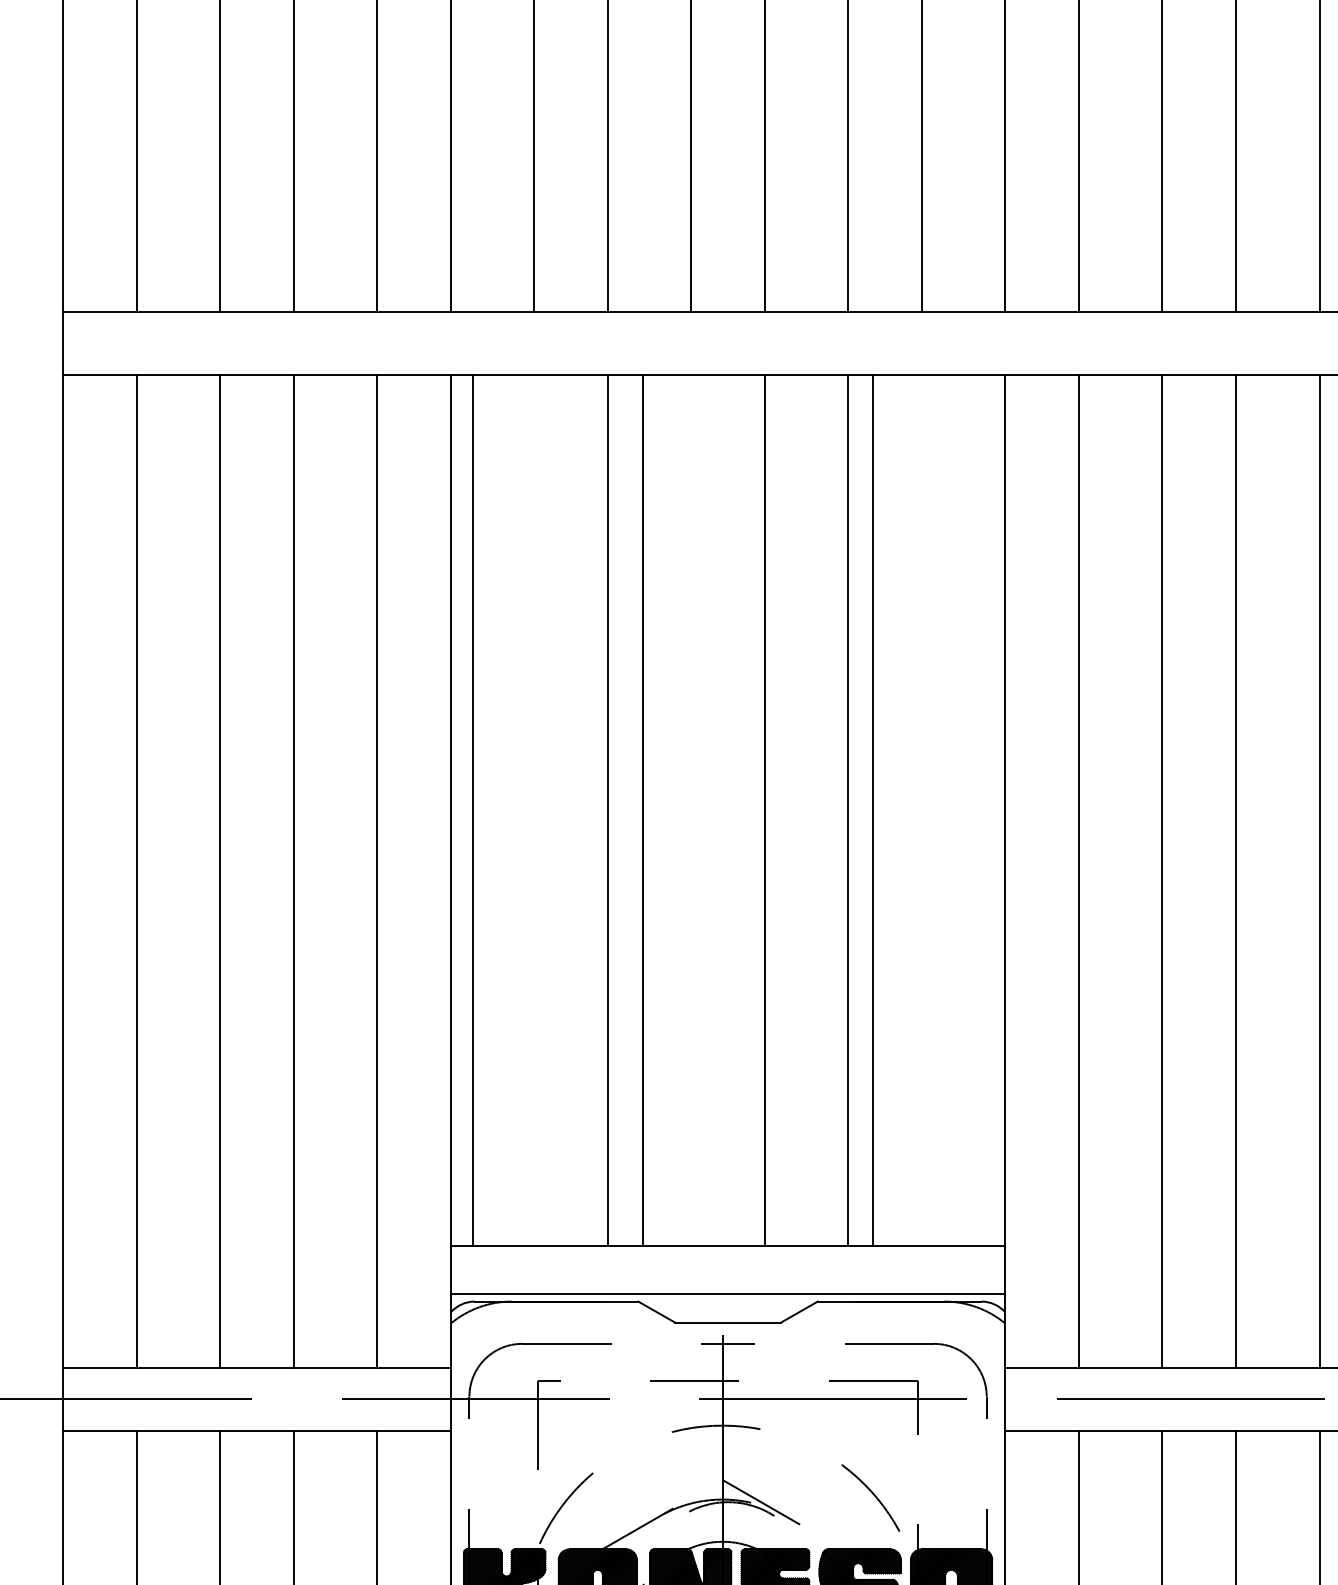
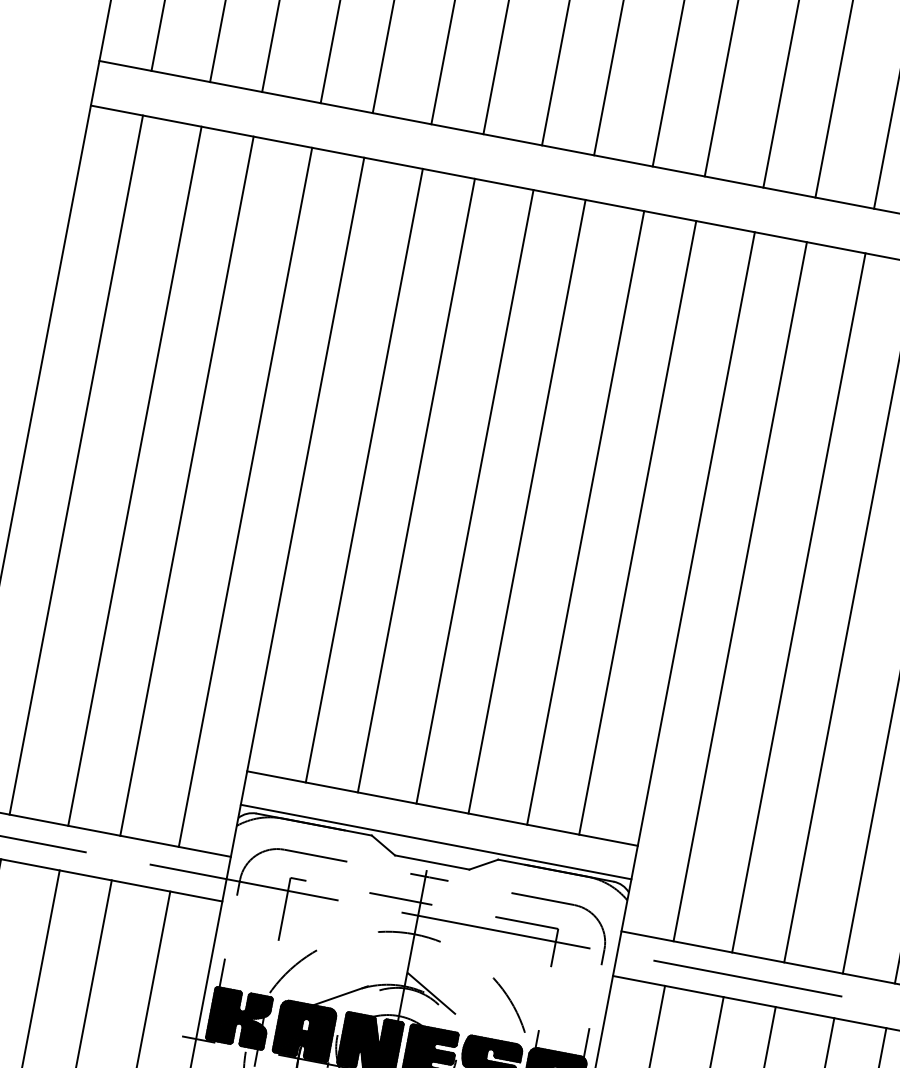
line: (473, 810) -> (364, 475), moved
line: (643, 810) -> (475, 496), moved
line: (873, 810) -> (638, 527), moved

